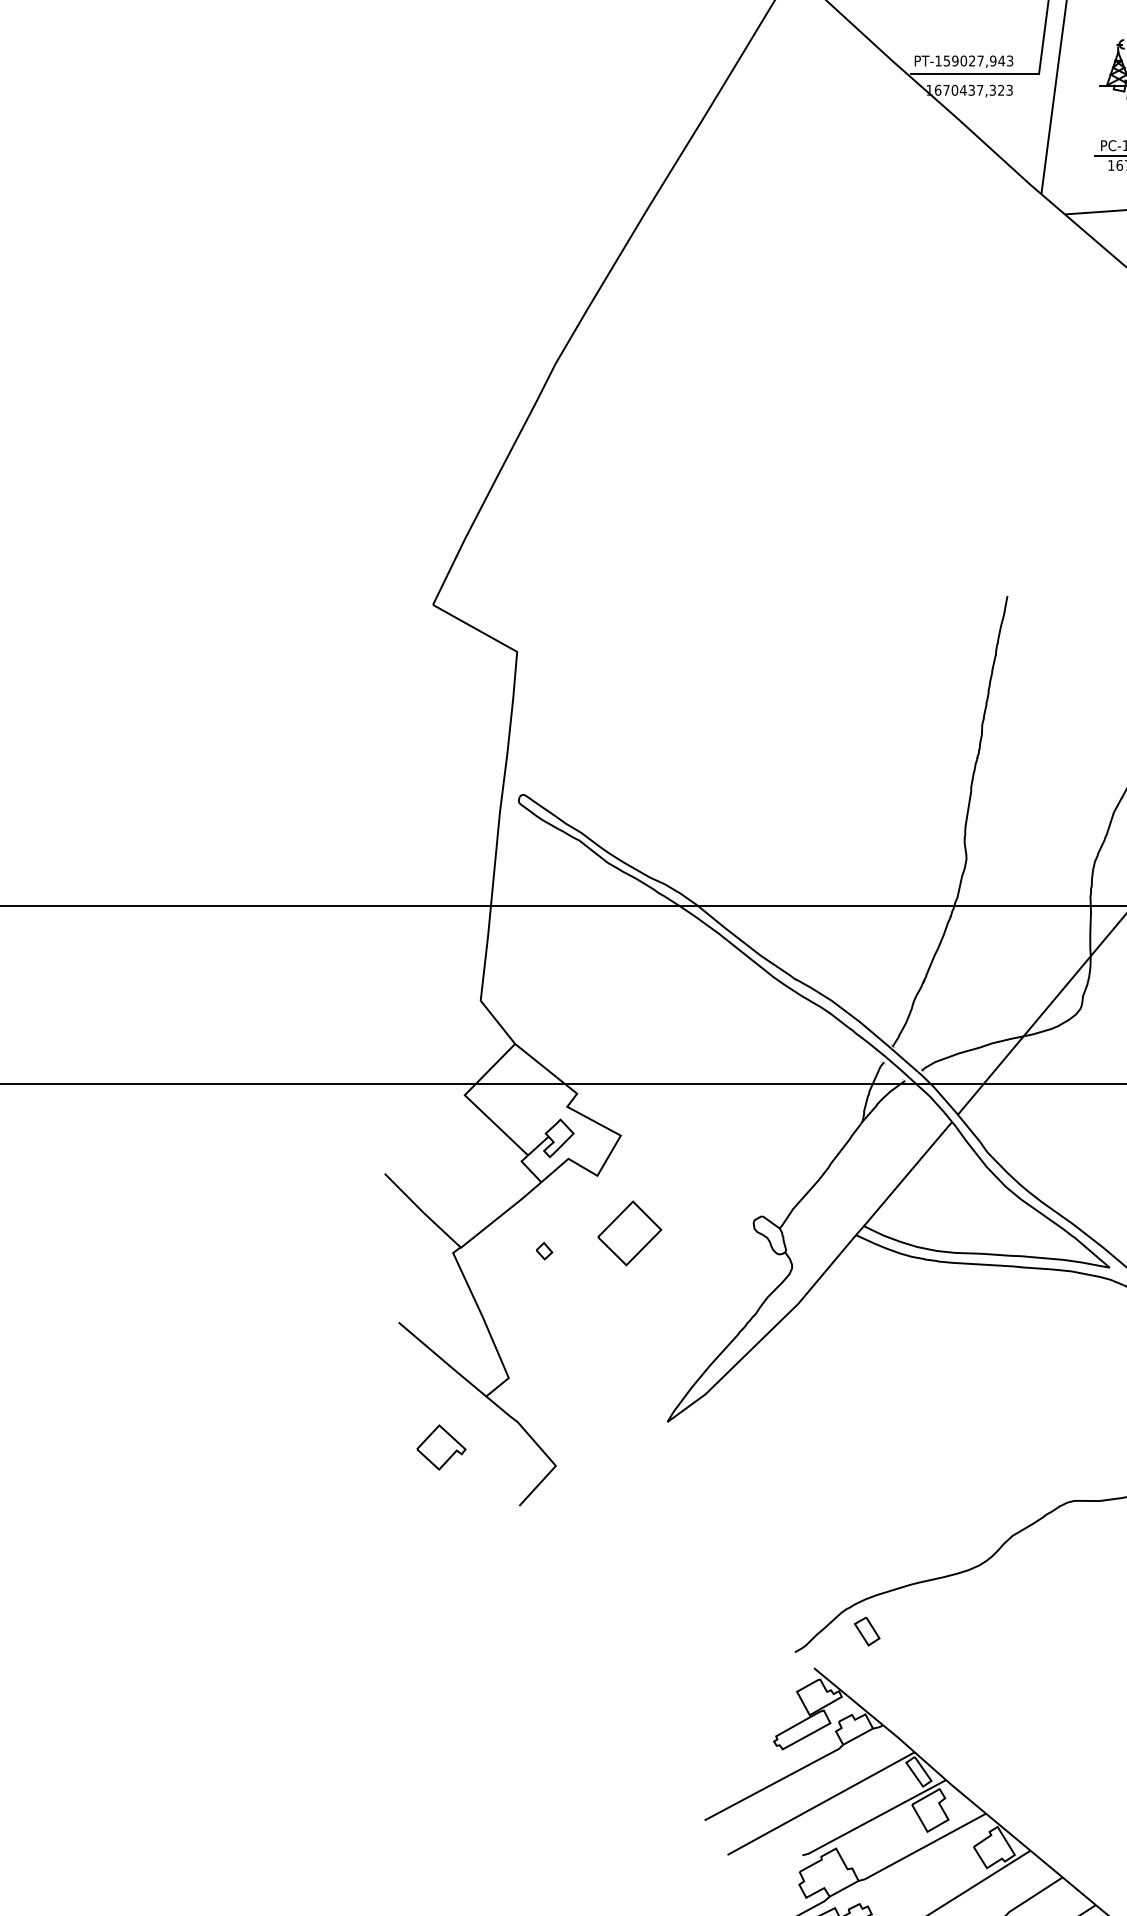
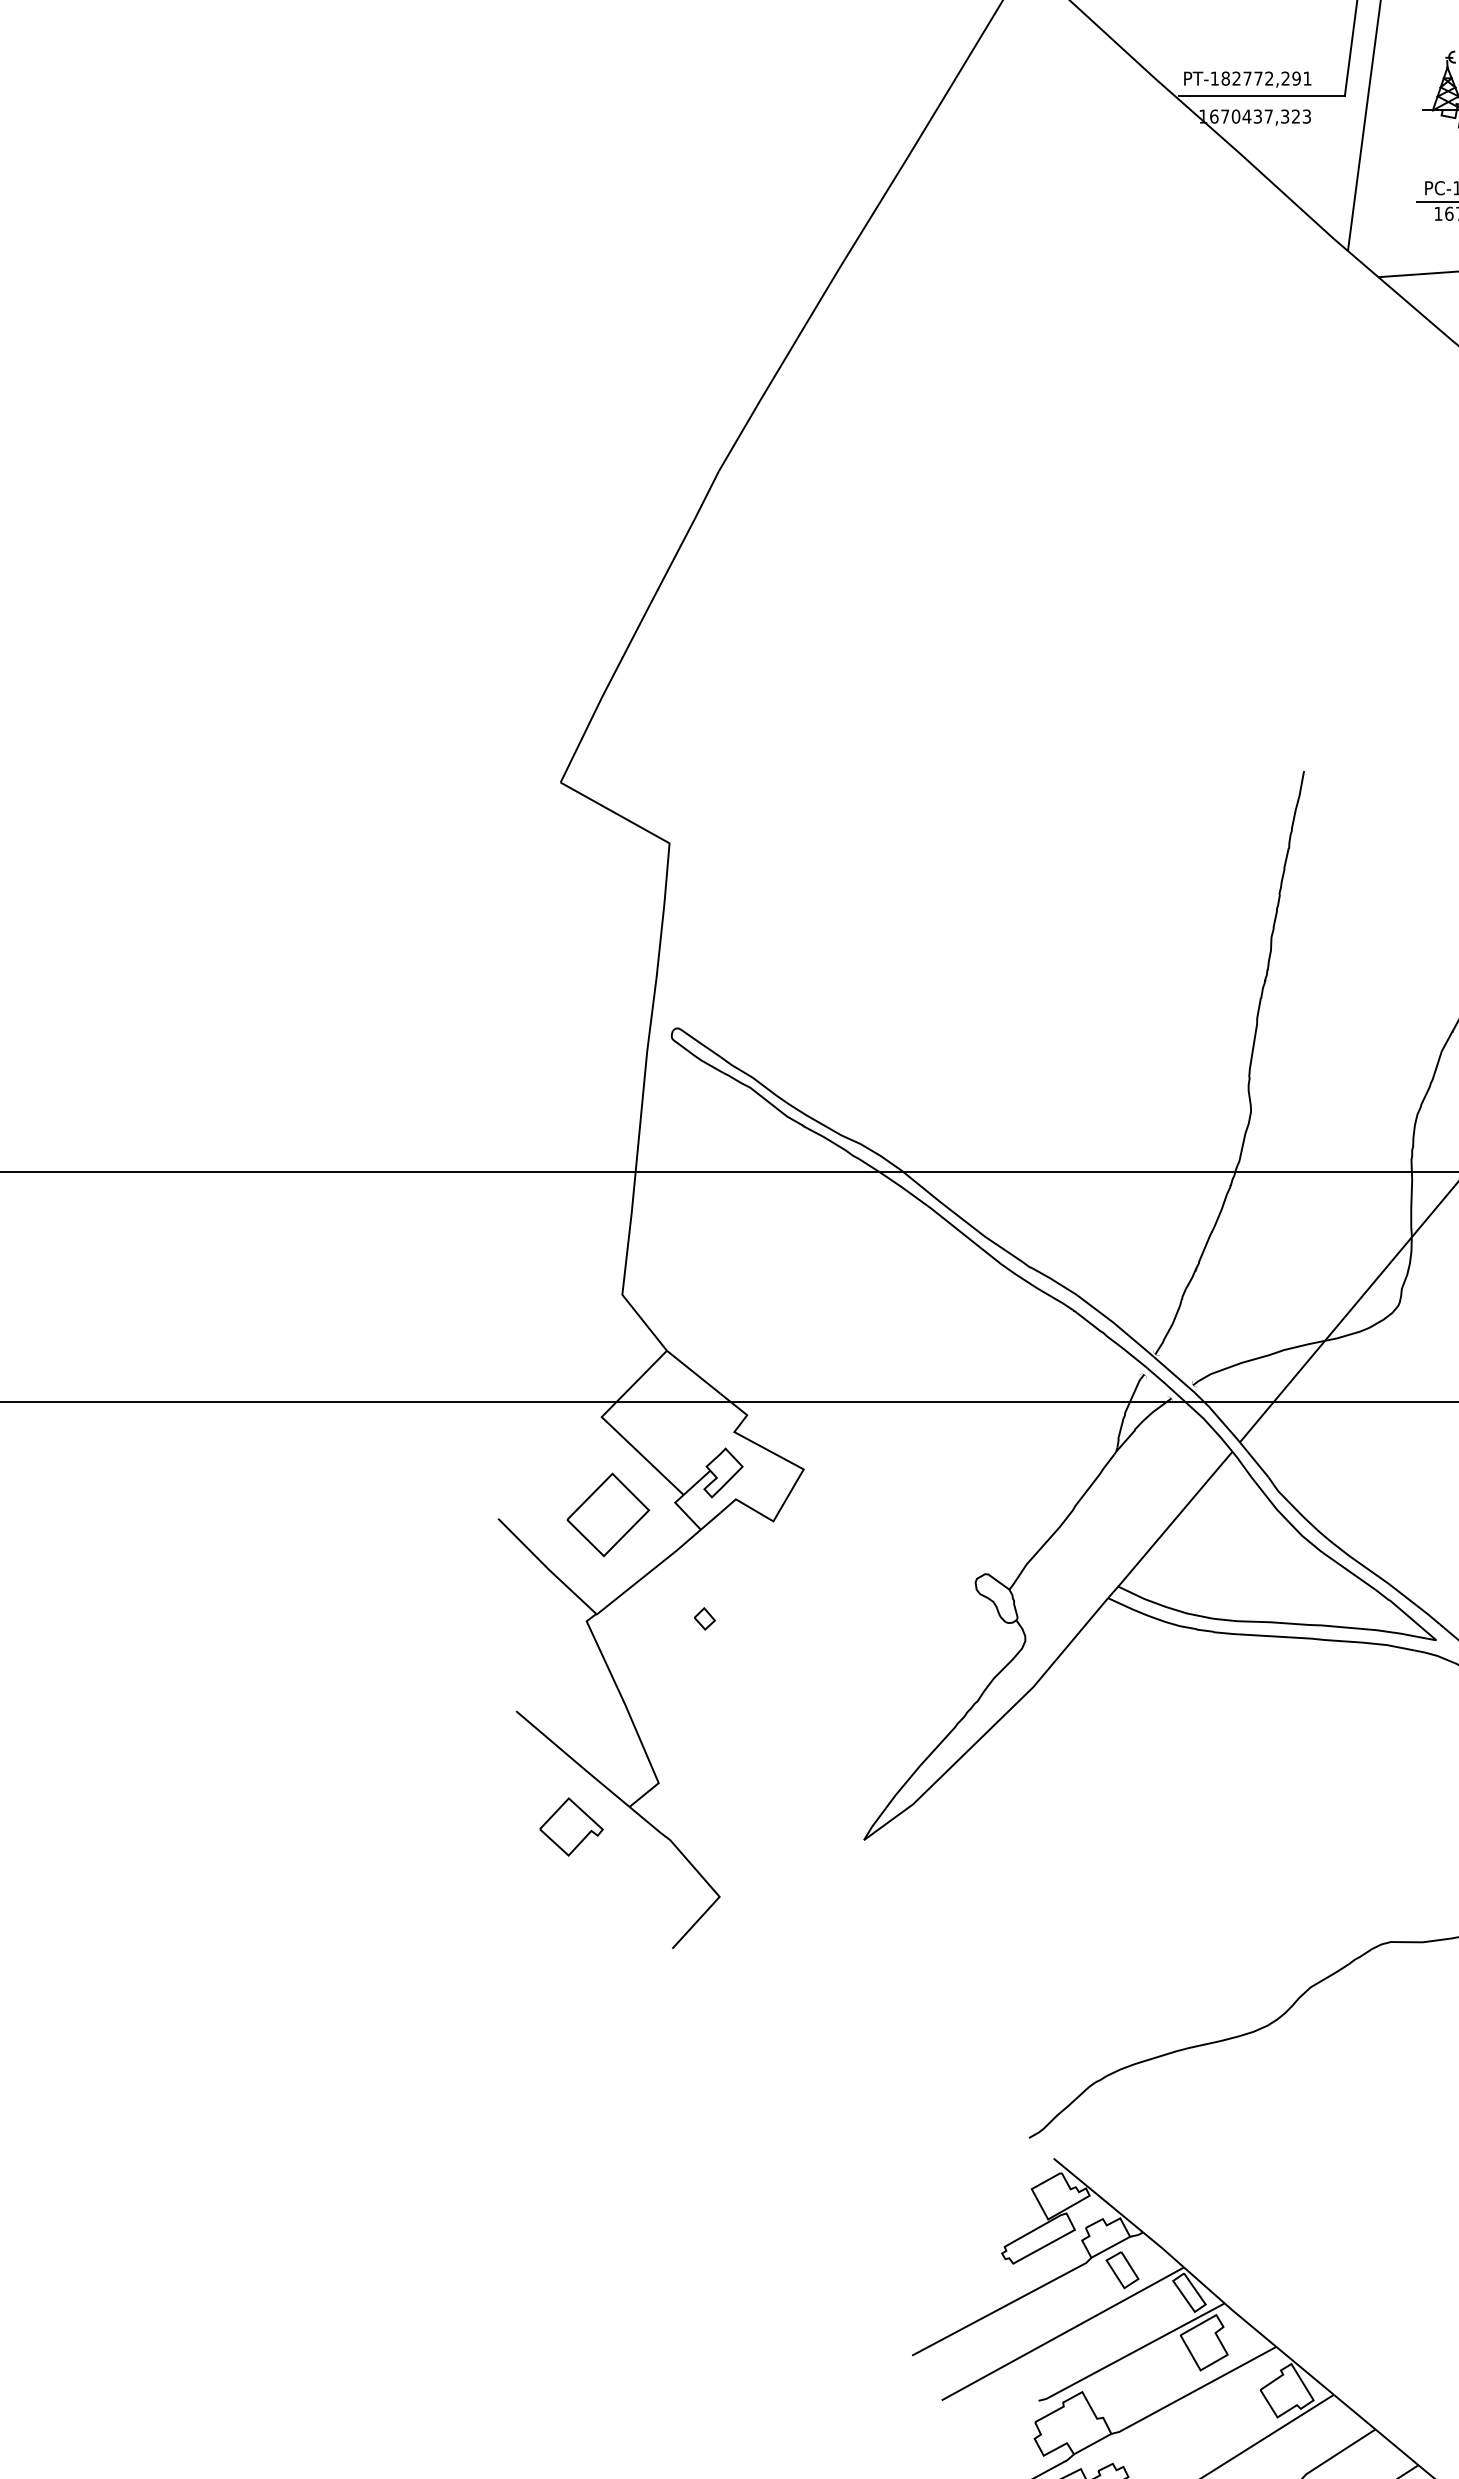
text: (978, 60) -> (1266, 78), PT-159027,943 -> PT-182772,291
part: (629, 1233) -> (608, 1514), moved
part: (441, 1447) -> (571, 1826), moved
part: (867, 1631) -> (1122, 2270), moved

